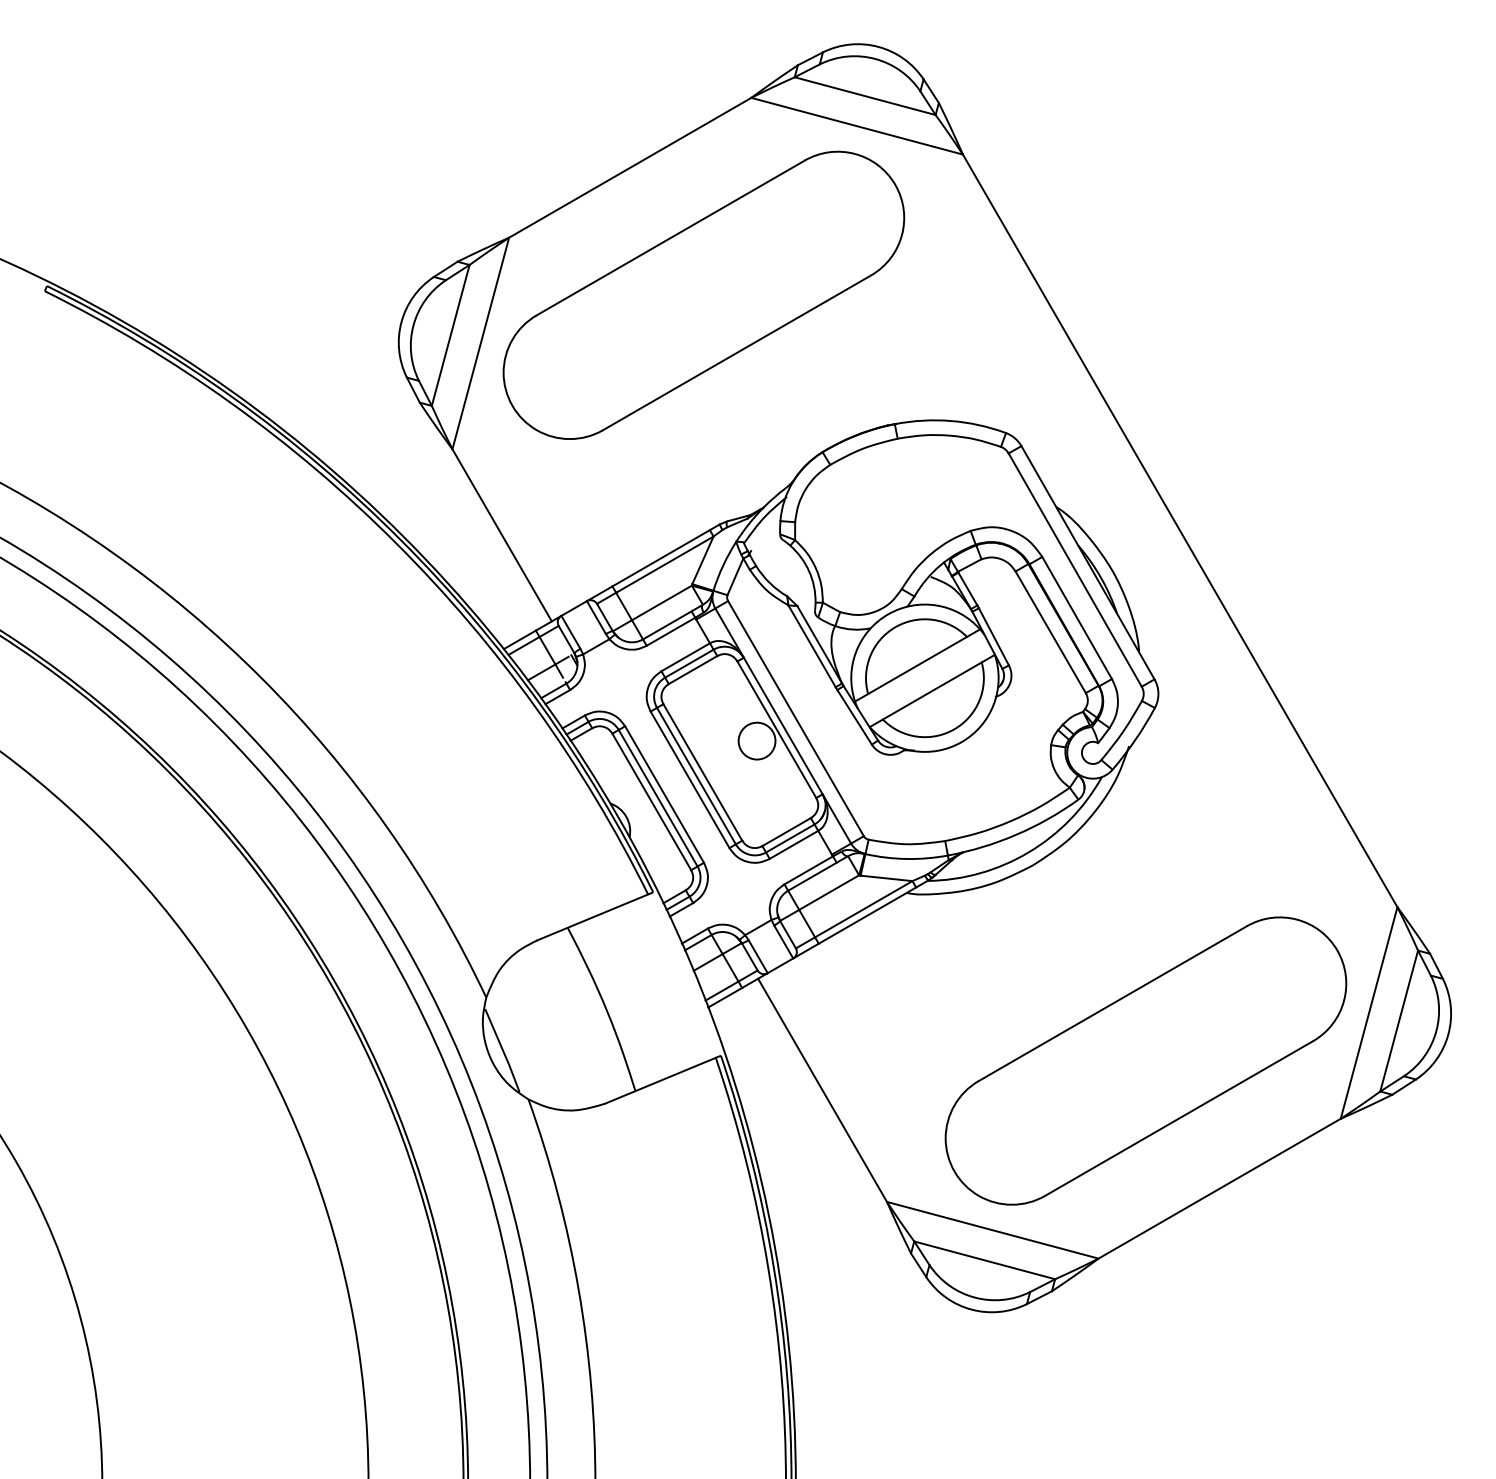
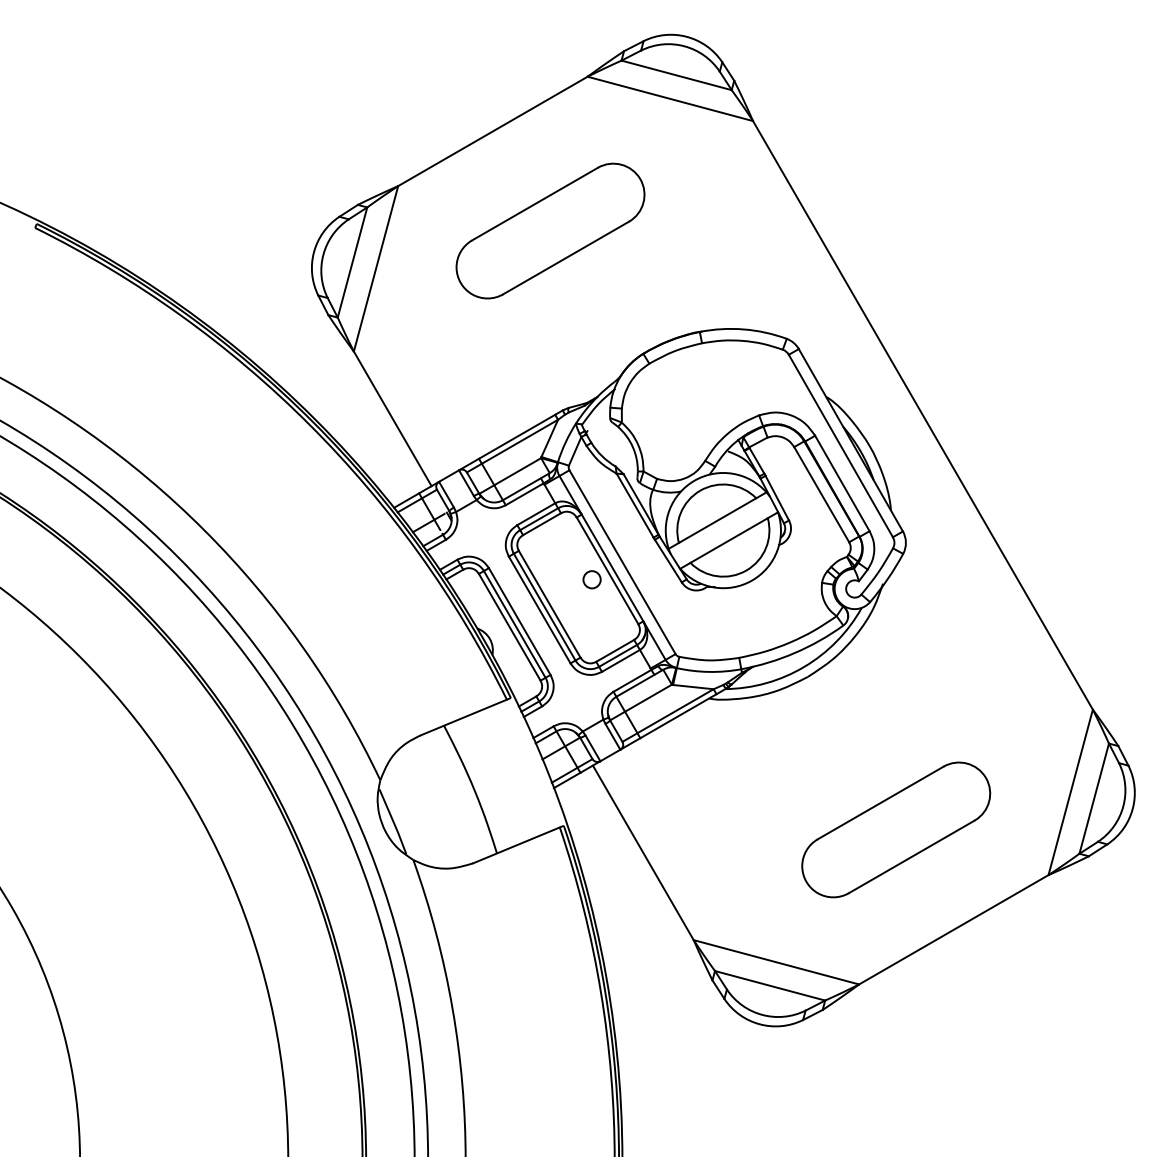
part: (703, 294) -> (550, 230), size x0.6
circle: (756, 740) -> (591, 579), size x0.6
part: (1145, 1060) -> (895, 829), size x0.6

